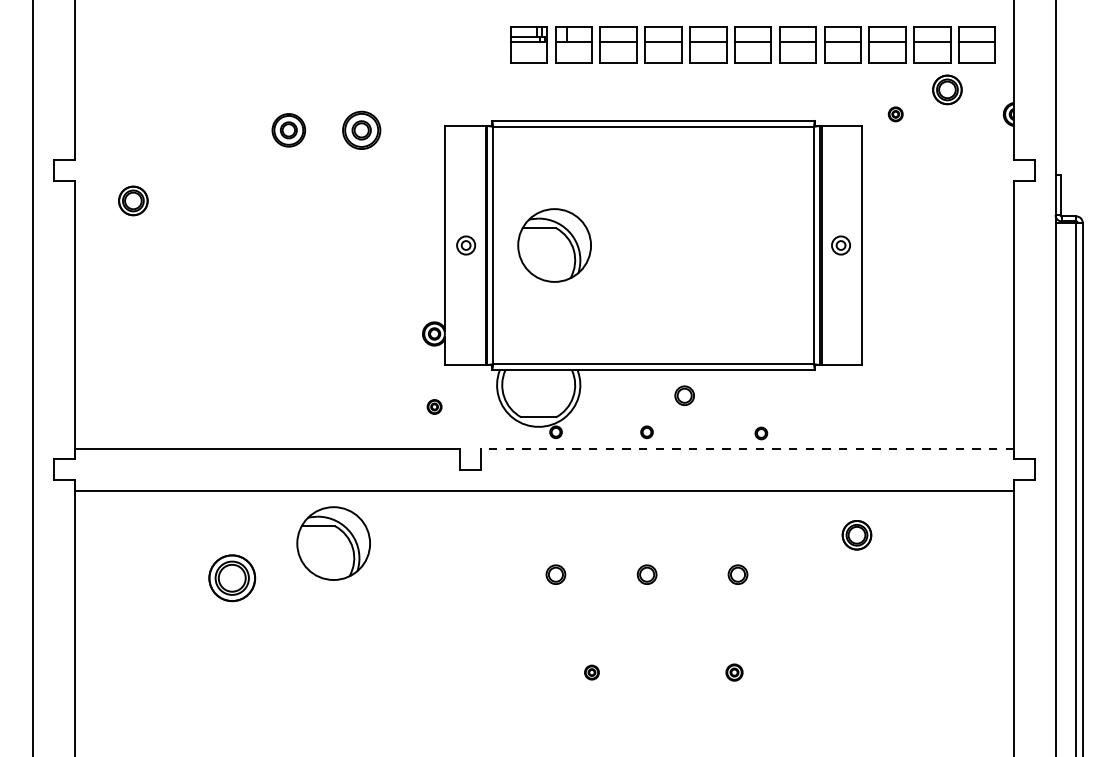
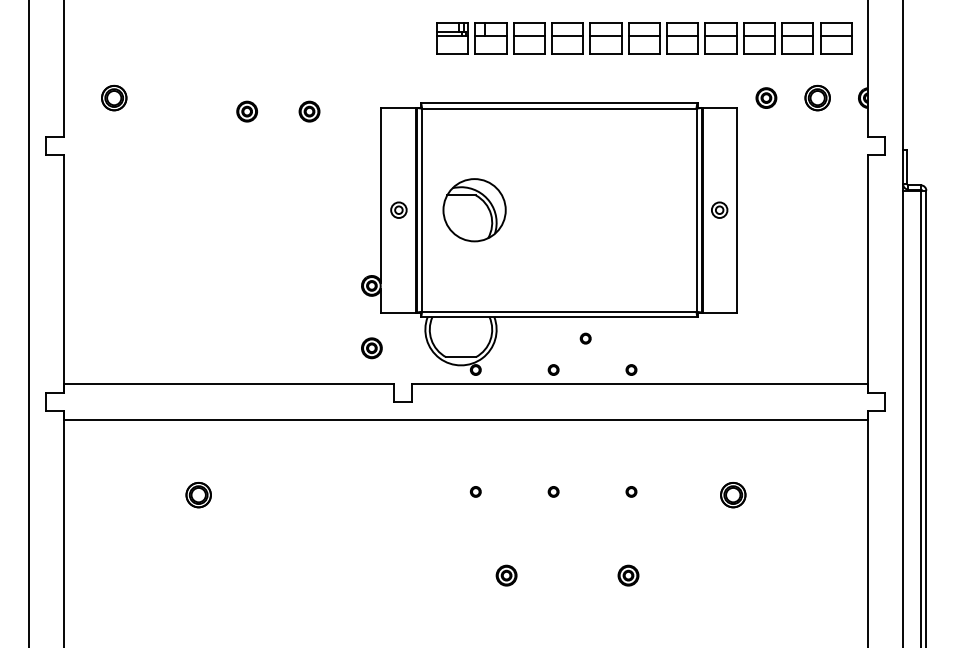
part: (947, 89) -> (817, 97), moved
part: (895, 113) -> (766, 97), size x1.67
part: (287, 130) -> (246, 111), size x0.71
part: (361, 130) -> (309, 111), size x0.62
part: (133, 200) -> (114, 97), moved
part: (684, 395) -> (585, 338), size x0.62
part: (434, 407) -> (371, 348), size x1.67
part: (761, 432) -> (631, 369), moved
line: (747, 449) -> (639, 384), dashed -> solid
part: (857, 535) -> (733, 495), moved
part: (333, 543) -> (285, 465), removed
part: (555, 574) -> (475, 491), size x0.62
part: (646, 574) -> (553, 491), size x0.62
part: (738, 574) -> (631, 491), size x0.62
part: (231, 578) -> (198, 495), size x0.62
part: (591, 672) -> (506, 575), size x1.67
part: (734, 672) -> (628, 575), size x1.43

